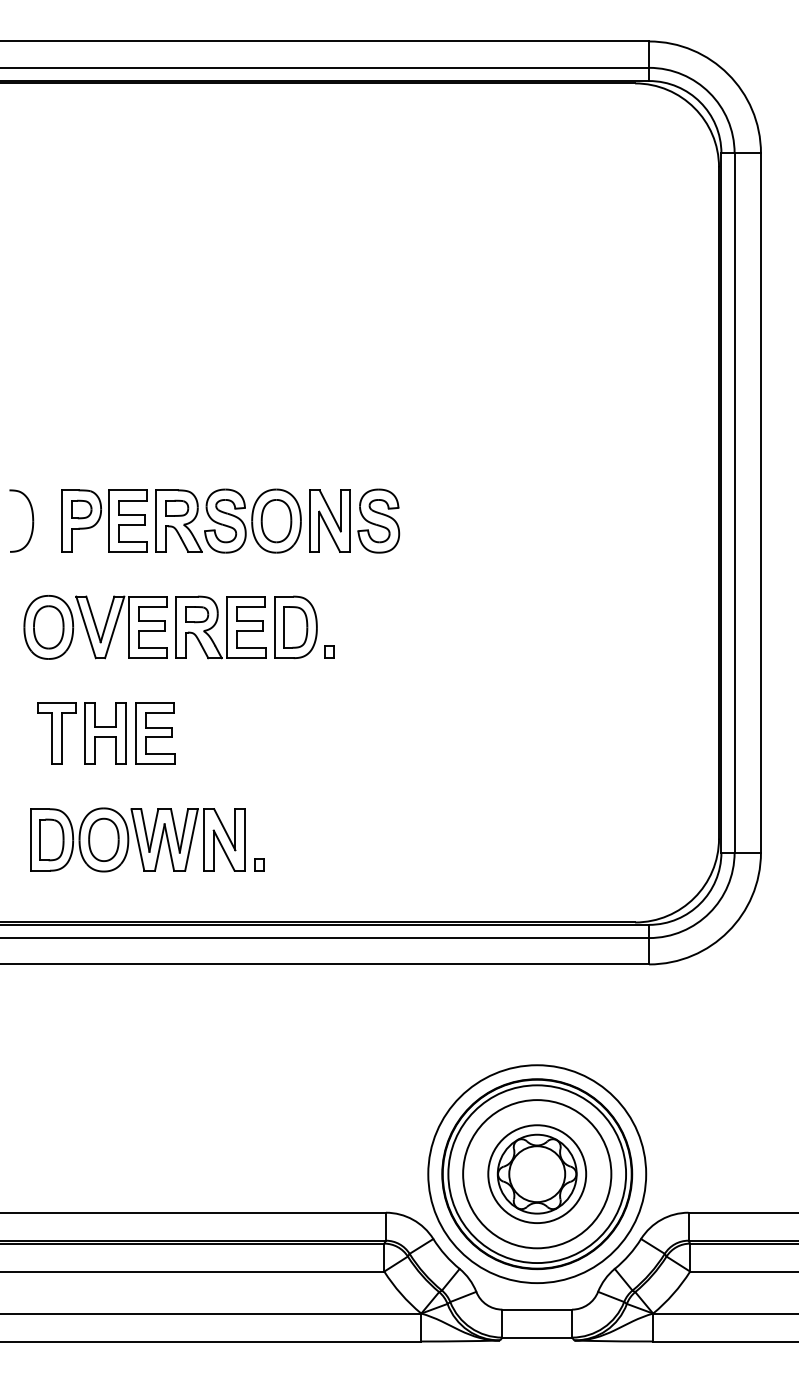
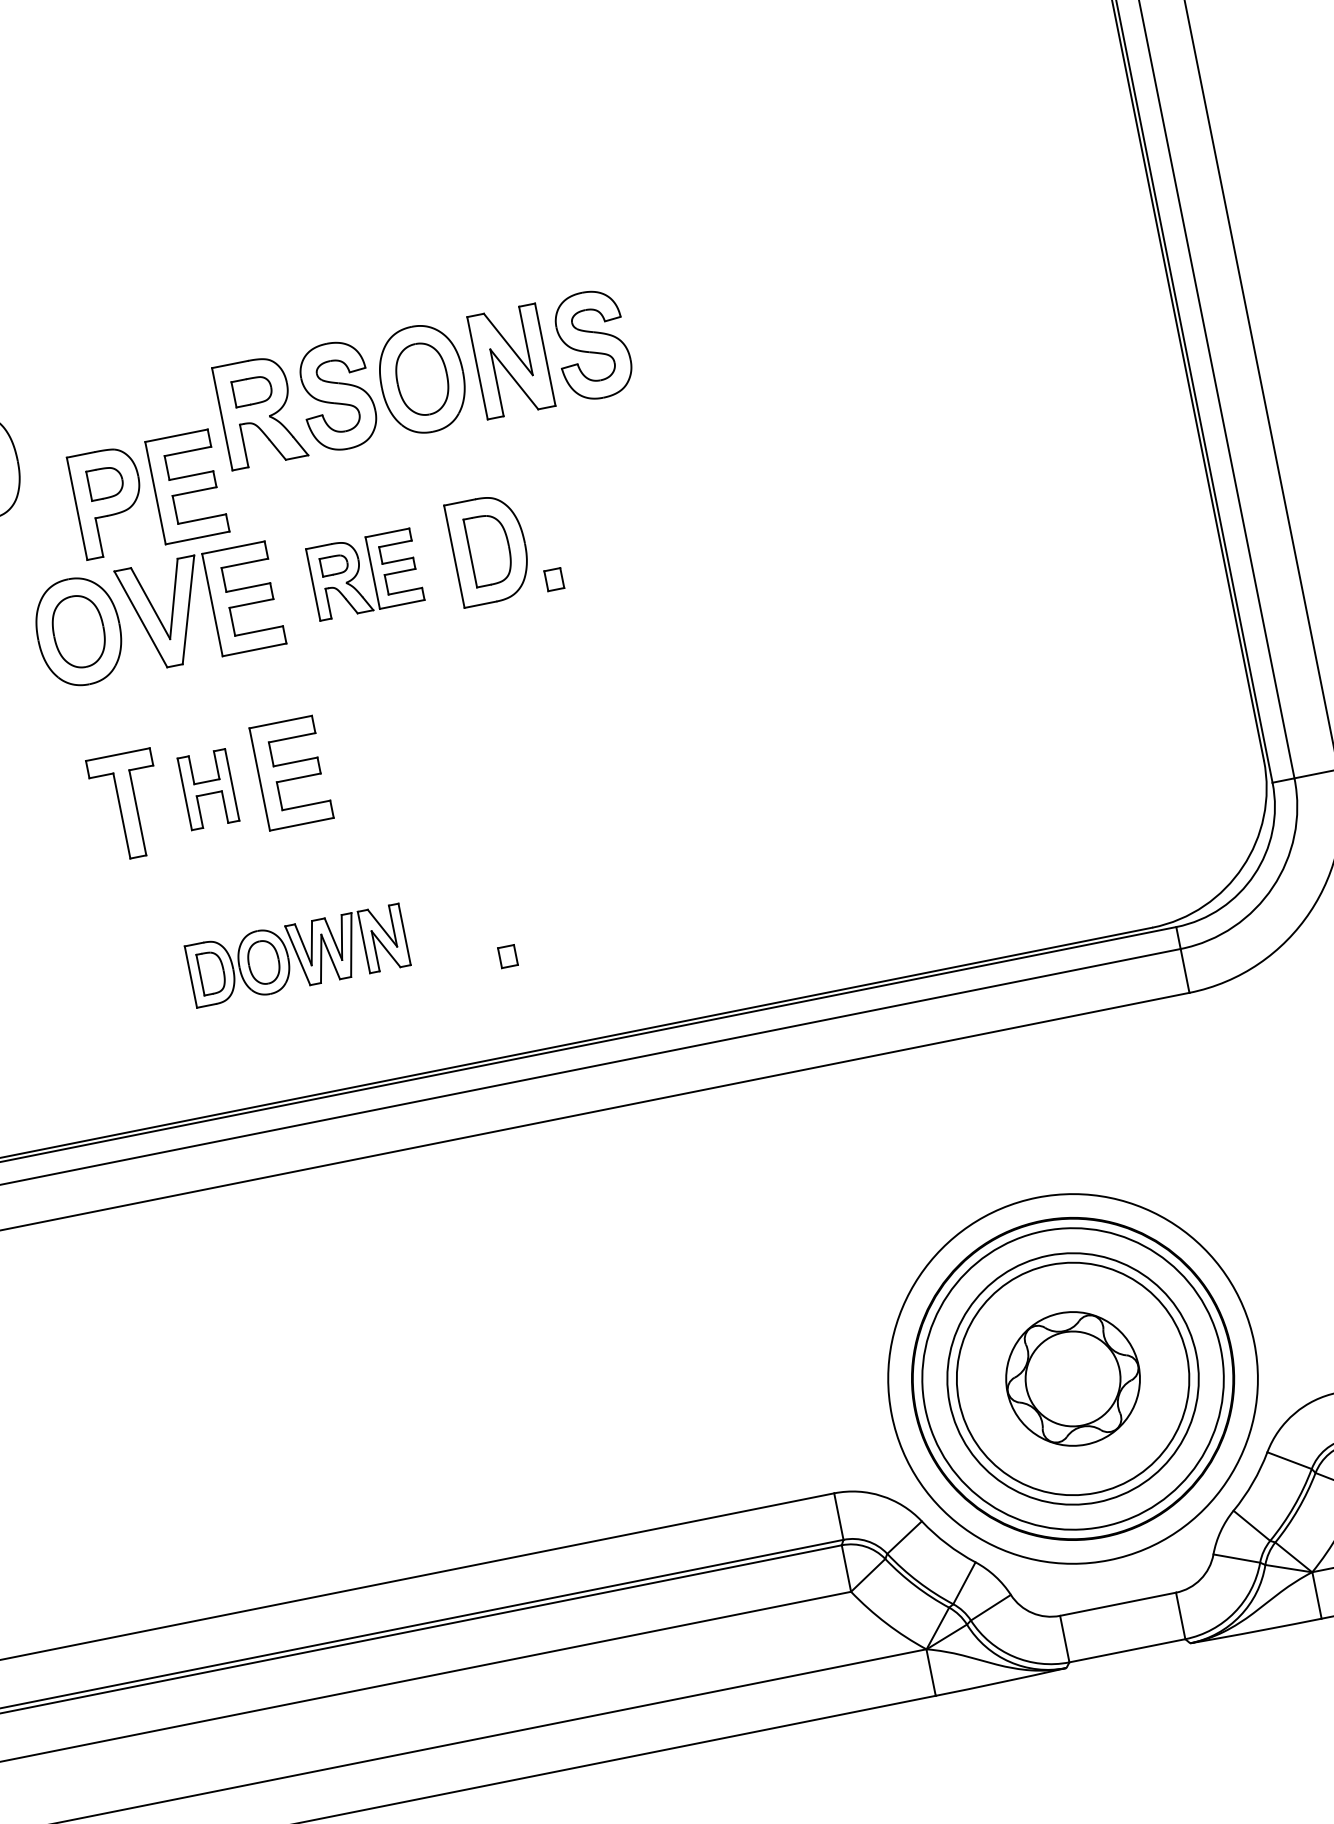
part: (104, 520) -> (147, 493), moved
part: (220, 627) -> (364, 574), size x0.7
part: (105, 733) -> (208, 789), size x0.7
part: (137, 839) -> (296, 955), size x0.6
circle: (537, 1174) -> (1073, 1379), size x1.4

